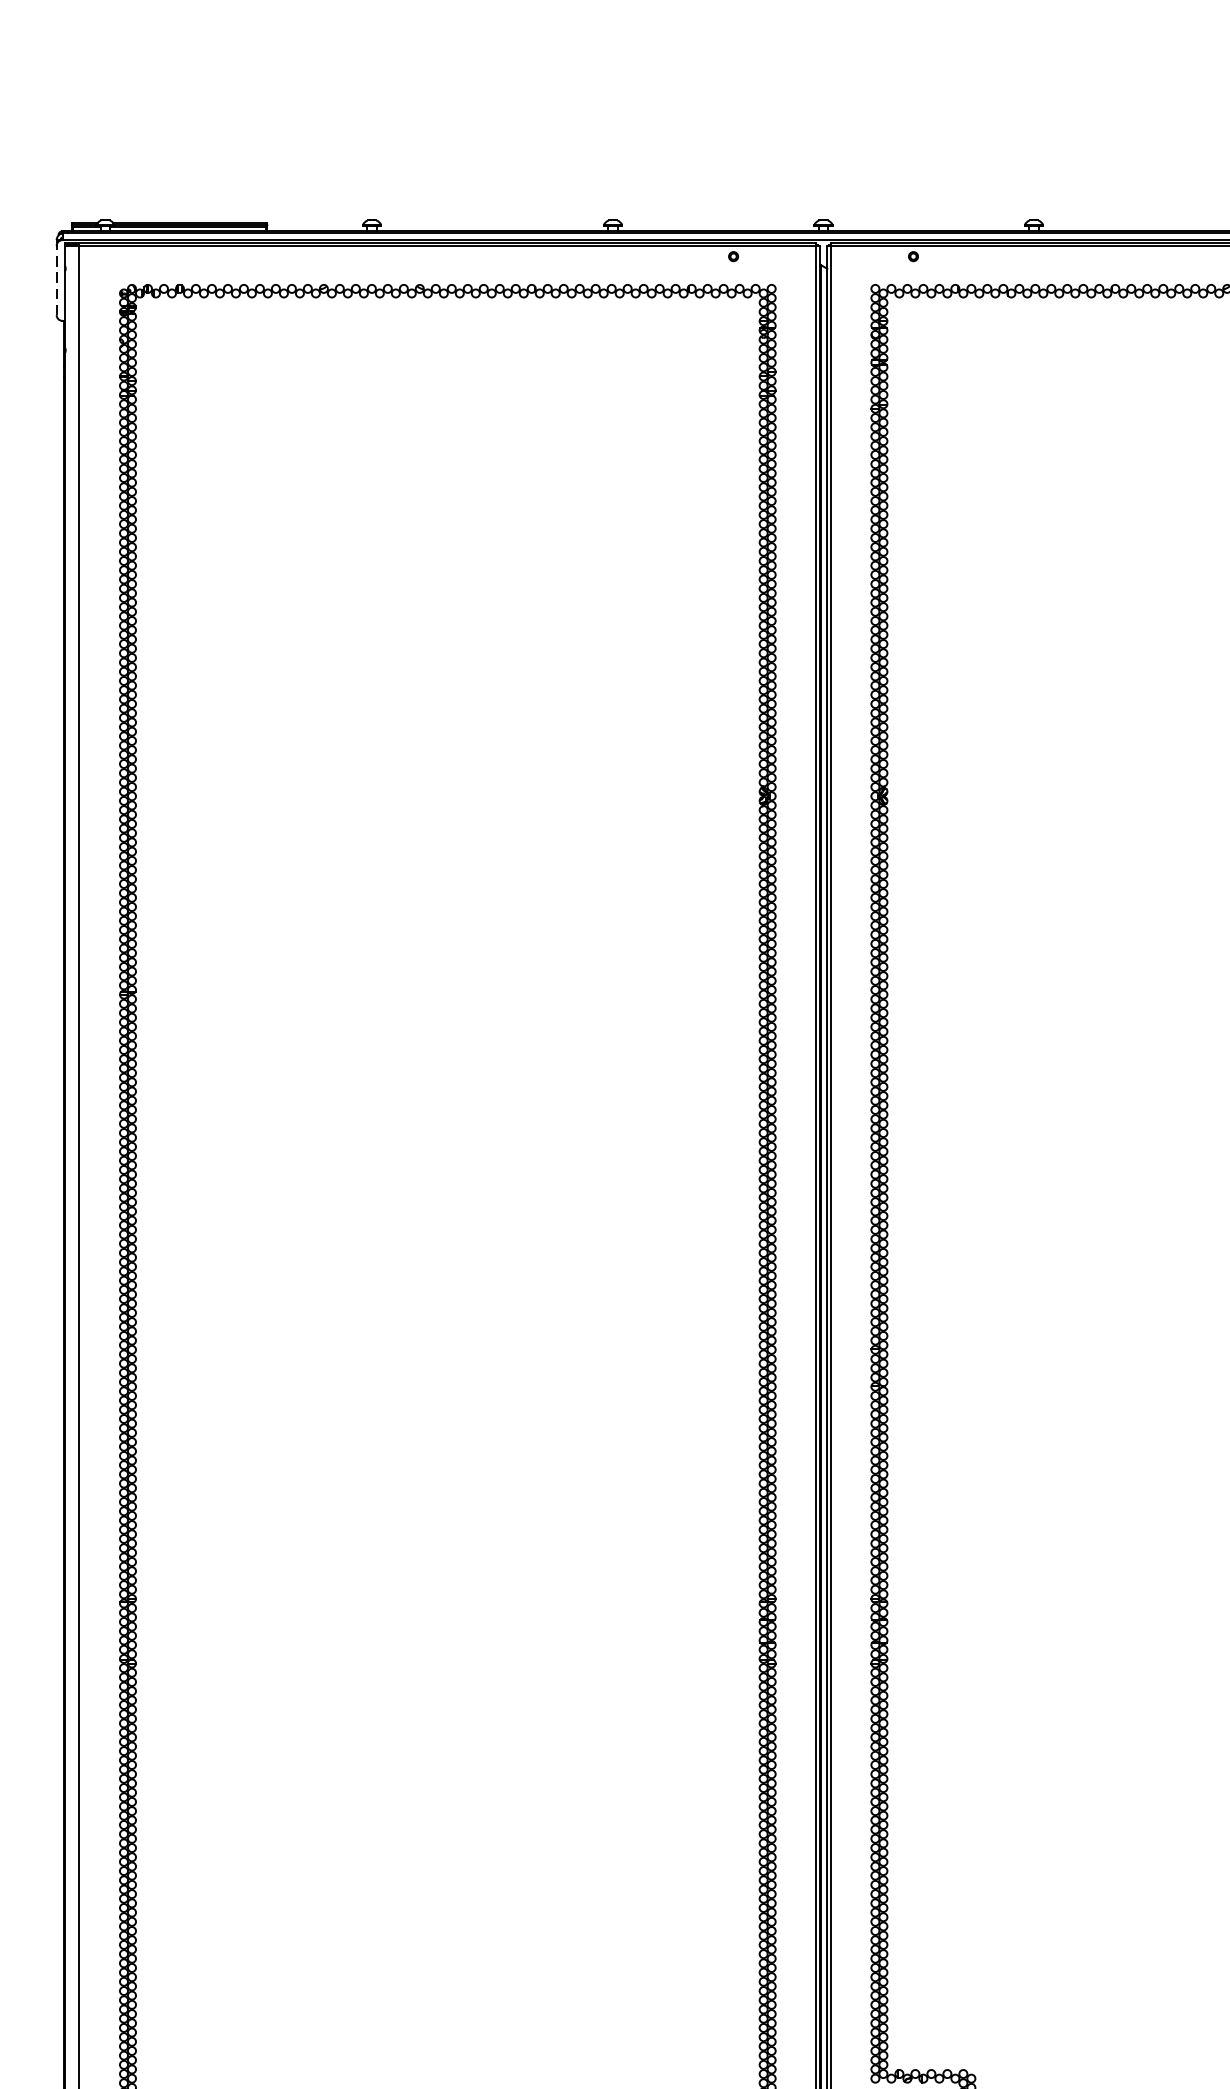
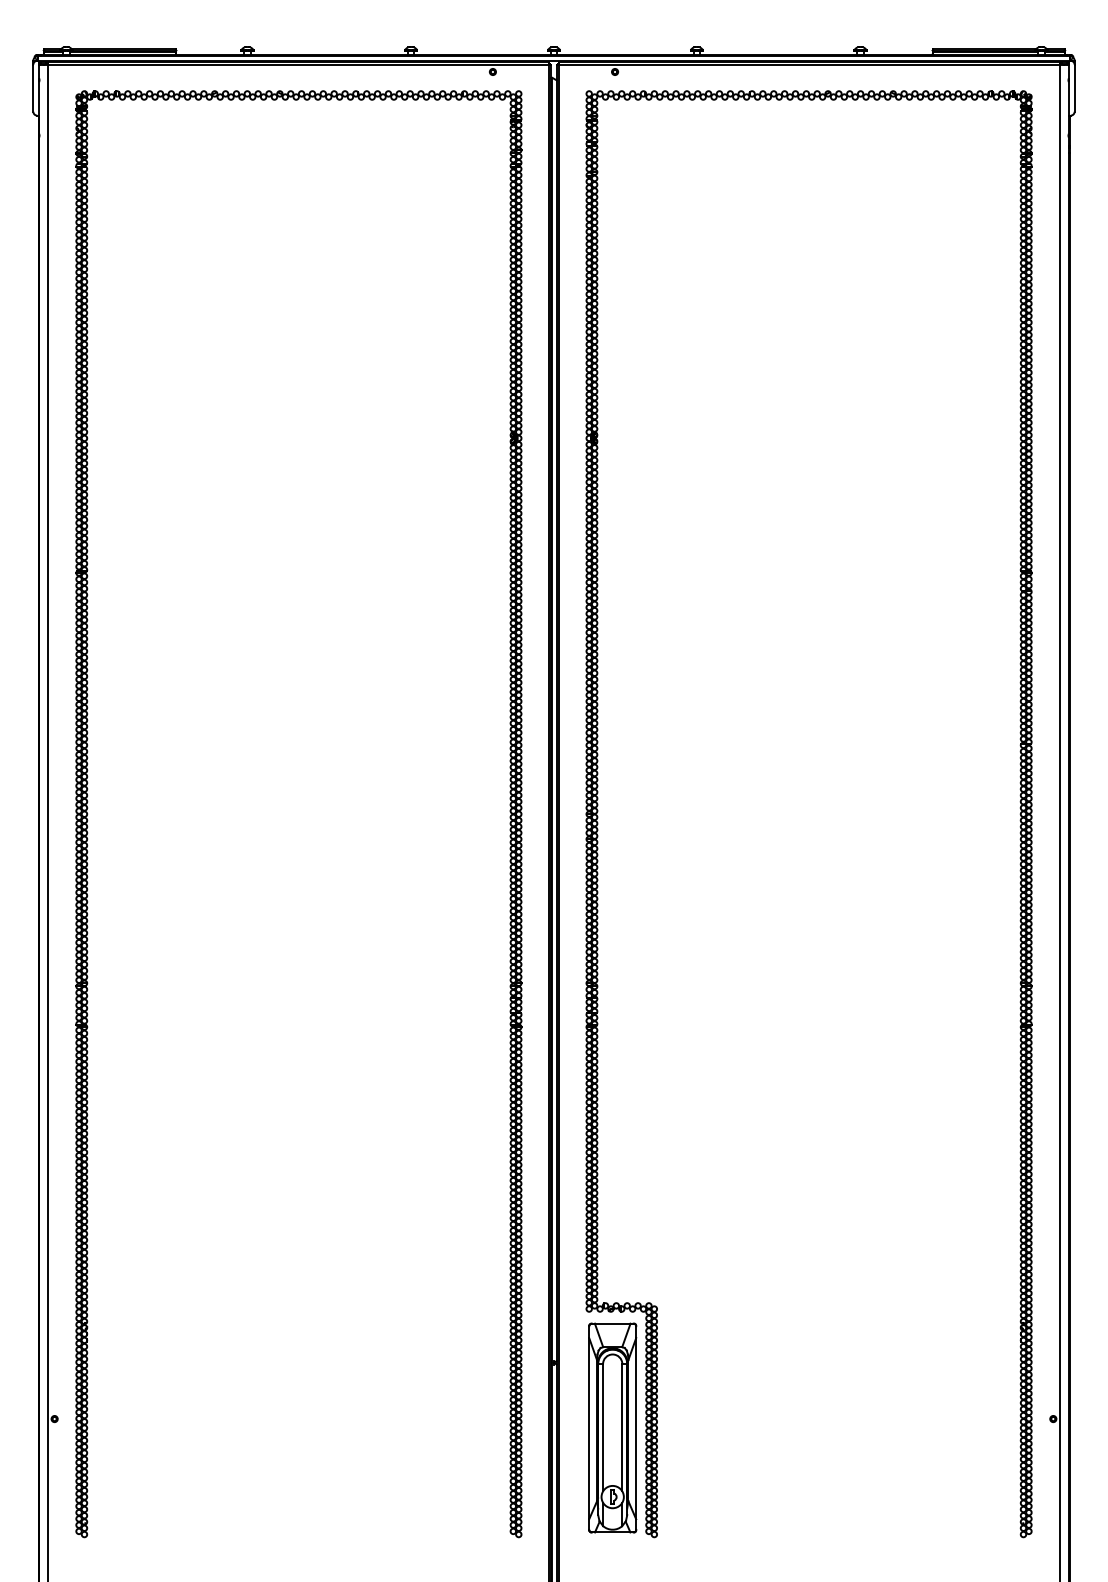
line: (56, 279) -> (33, 87), dashed -> solid

